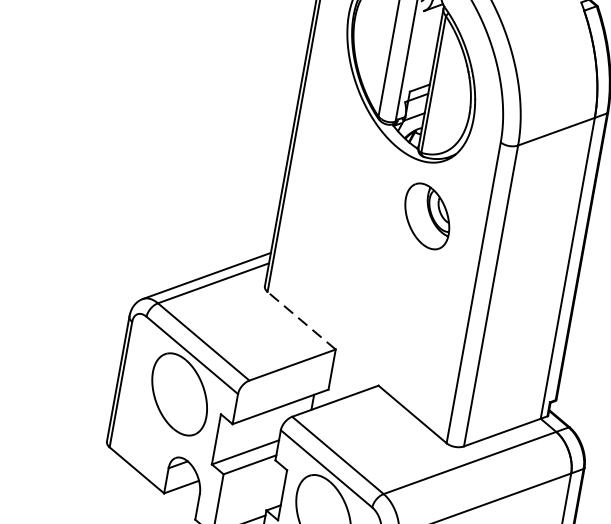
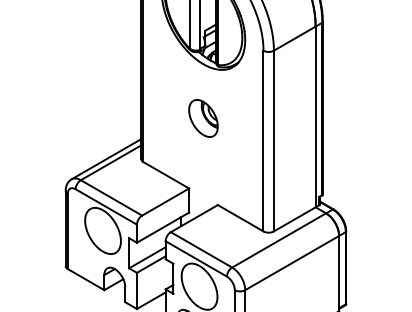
part: (427, 216) -> (203, 118), moved
line: (300, 320) -> (165, 175), dashed -> solid

